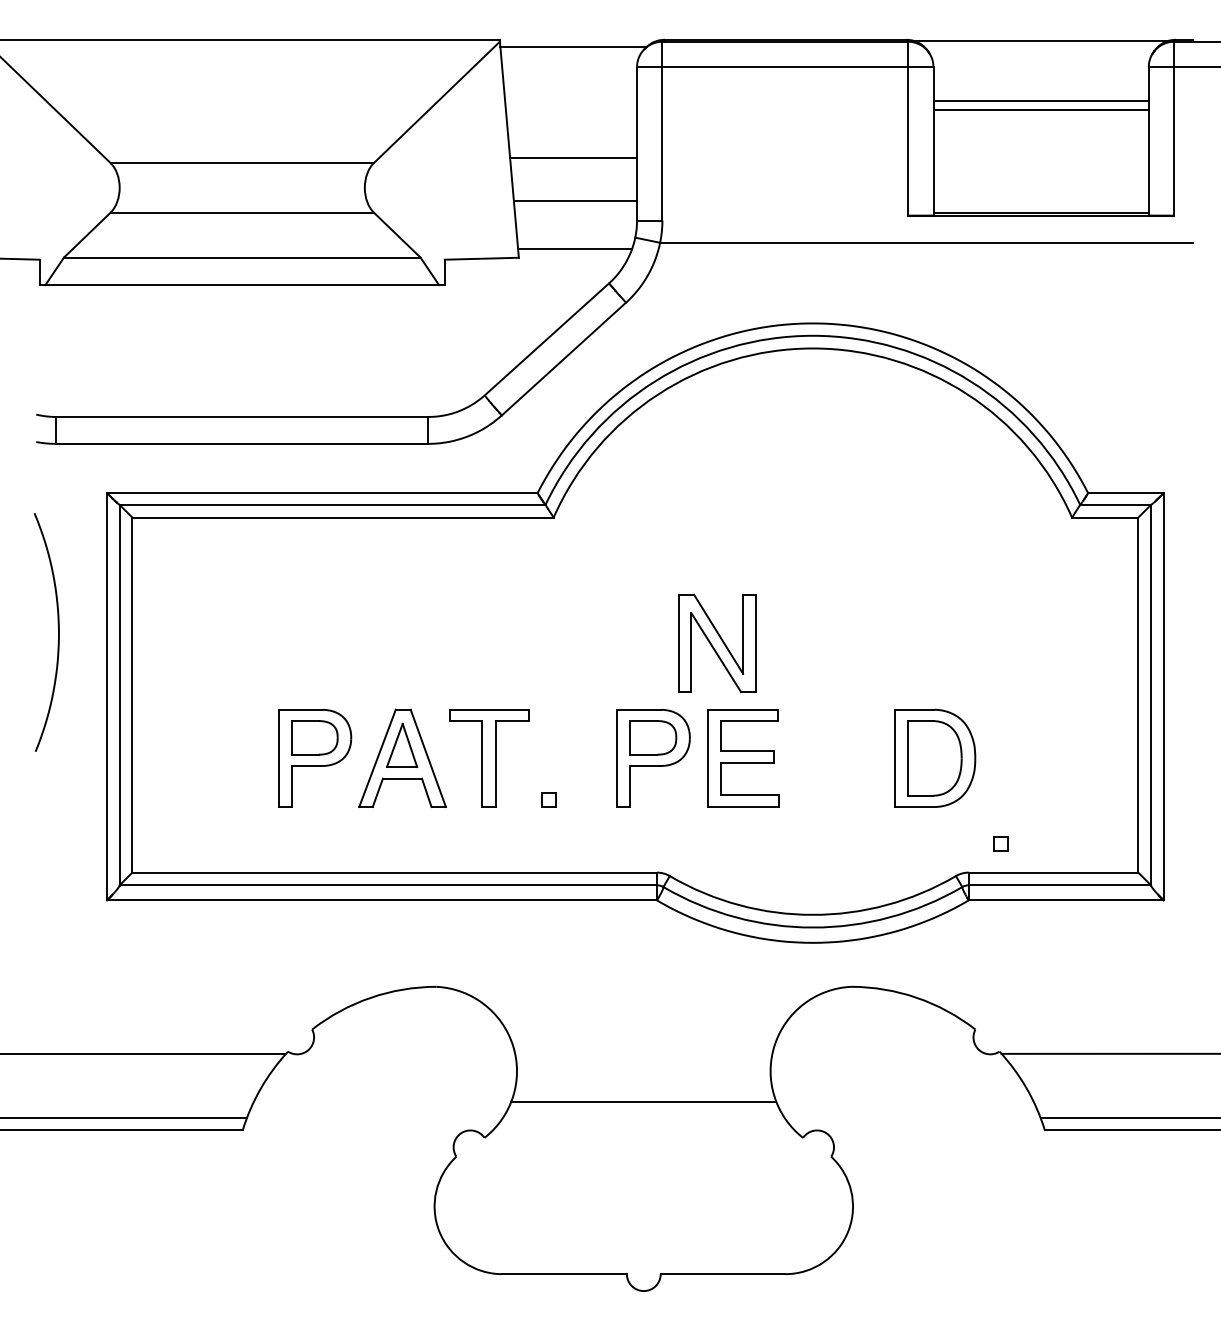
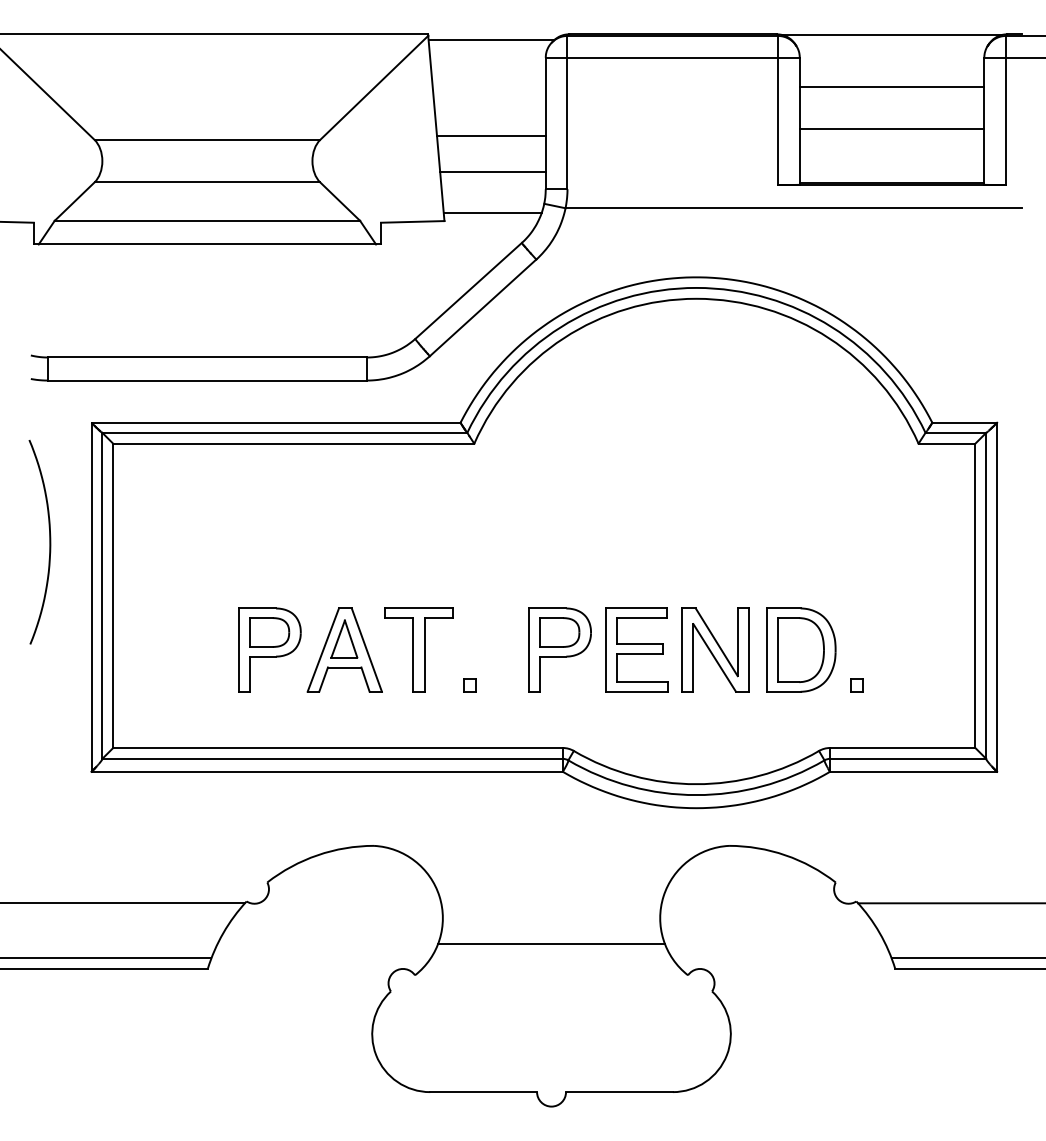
line: (1040, 109) -> (891, 128), moved
part: (717, 642) -> (715, 649), moved
part: (1000, 843) -> (857, 685), moved

